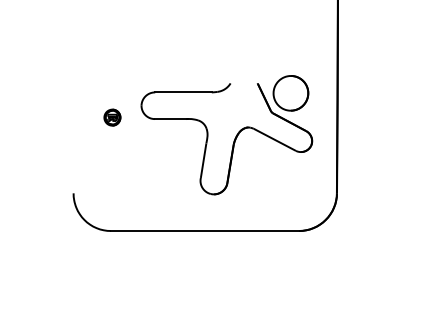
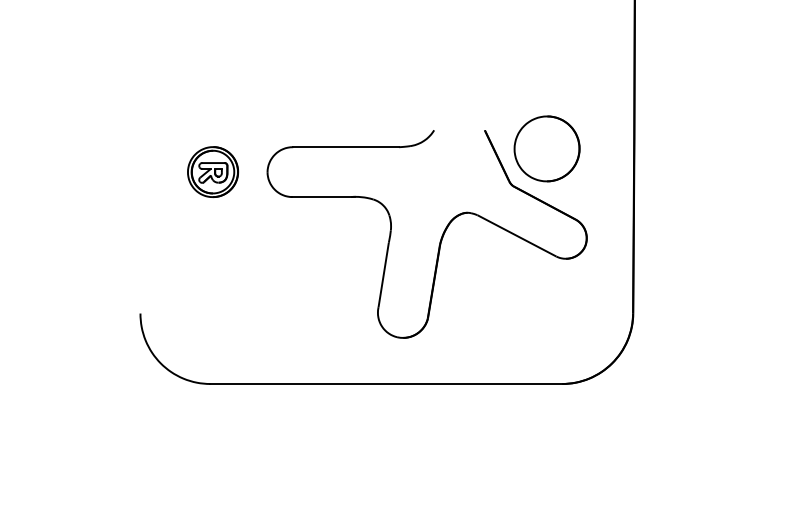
part: (112, 117) -> (213, 171), size x1.67
part: (234, 138) -> (441, 233), moved

